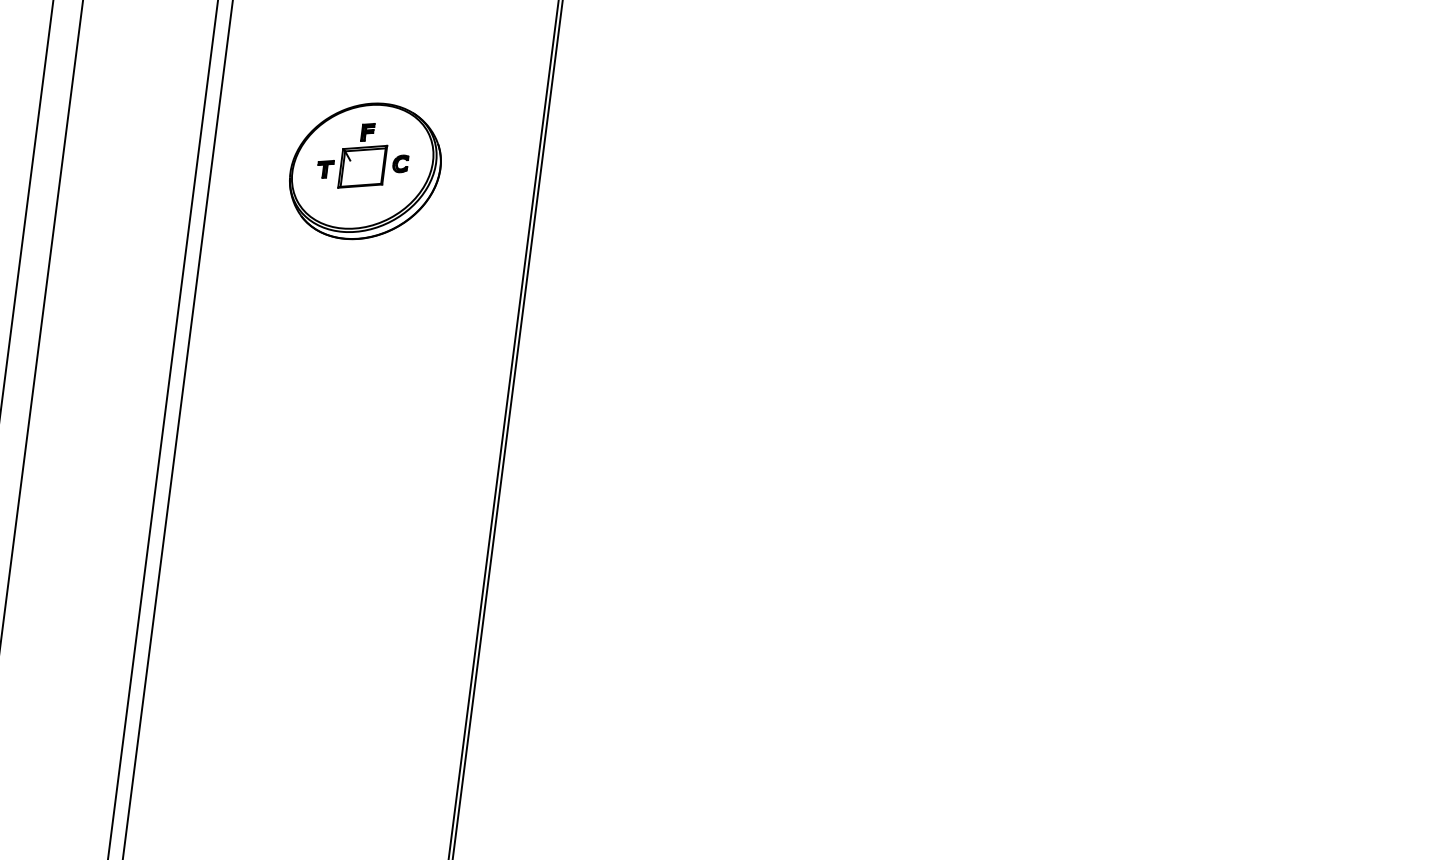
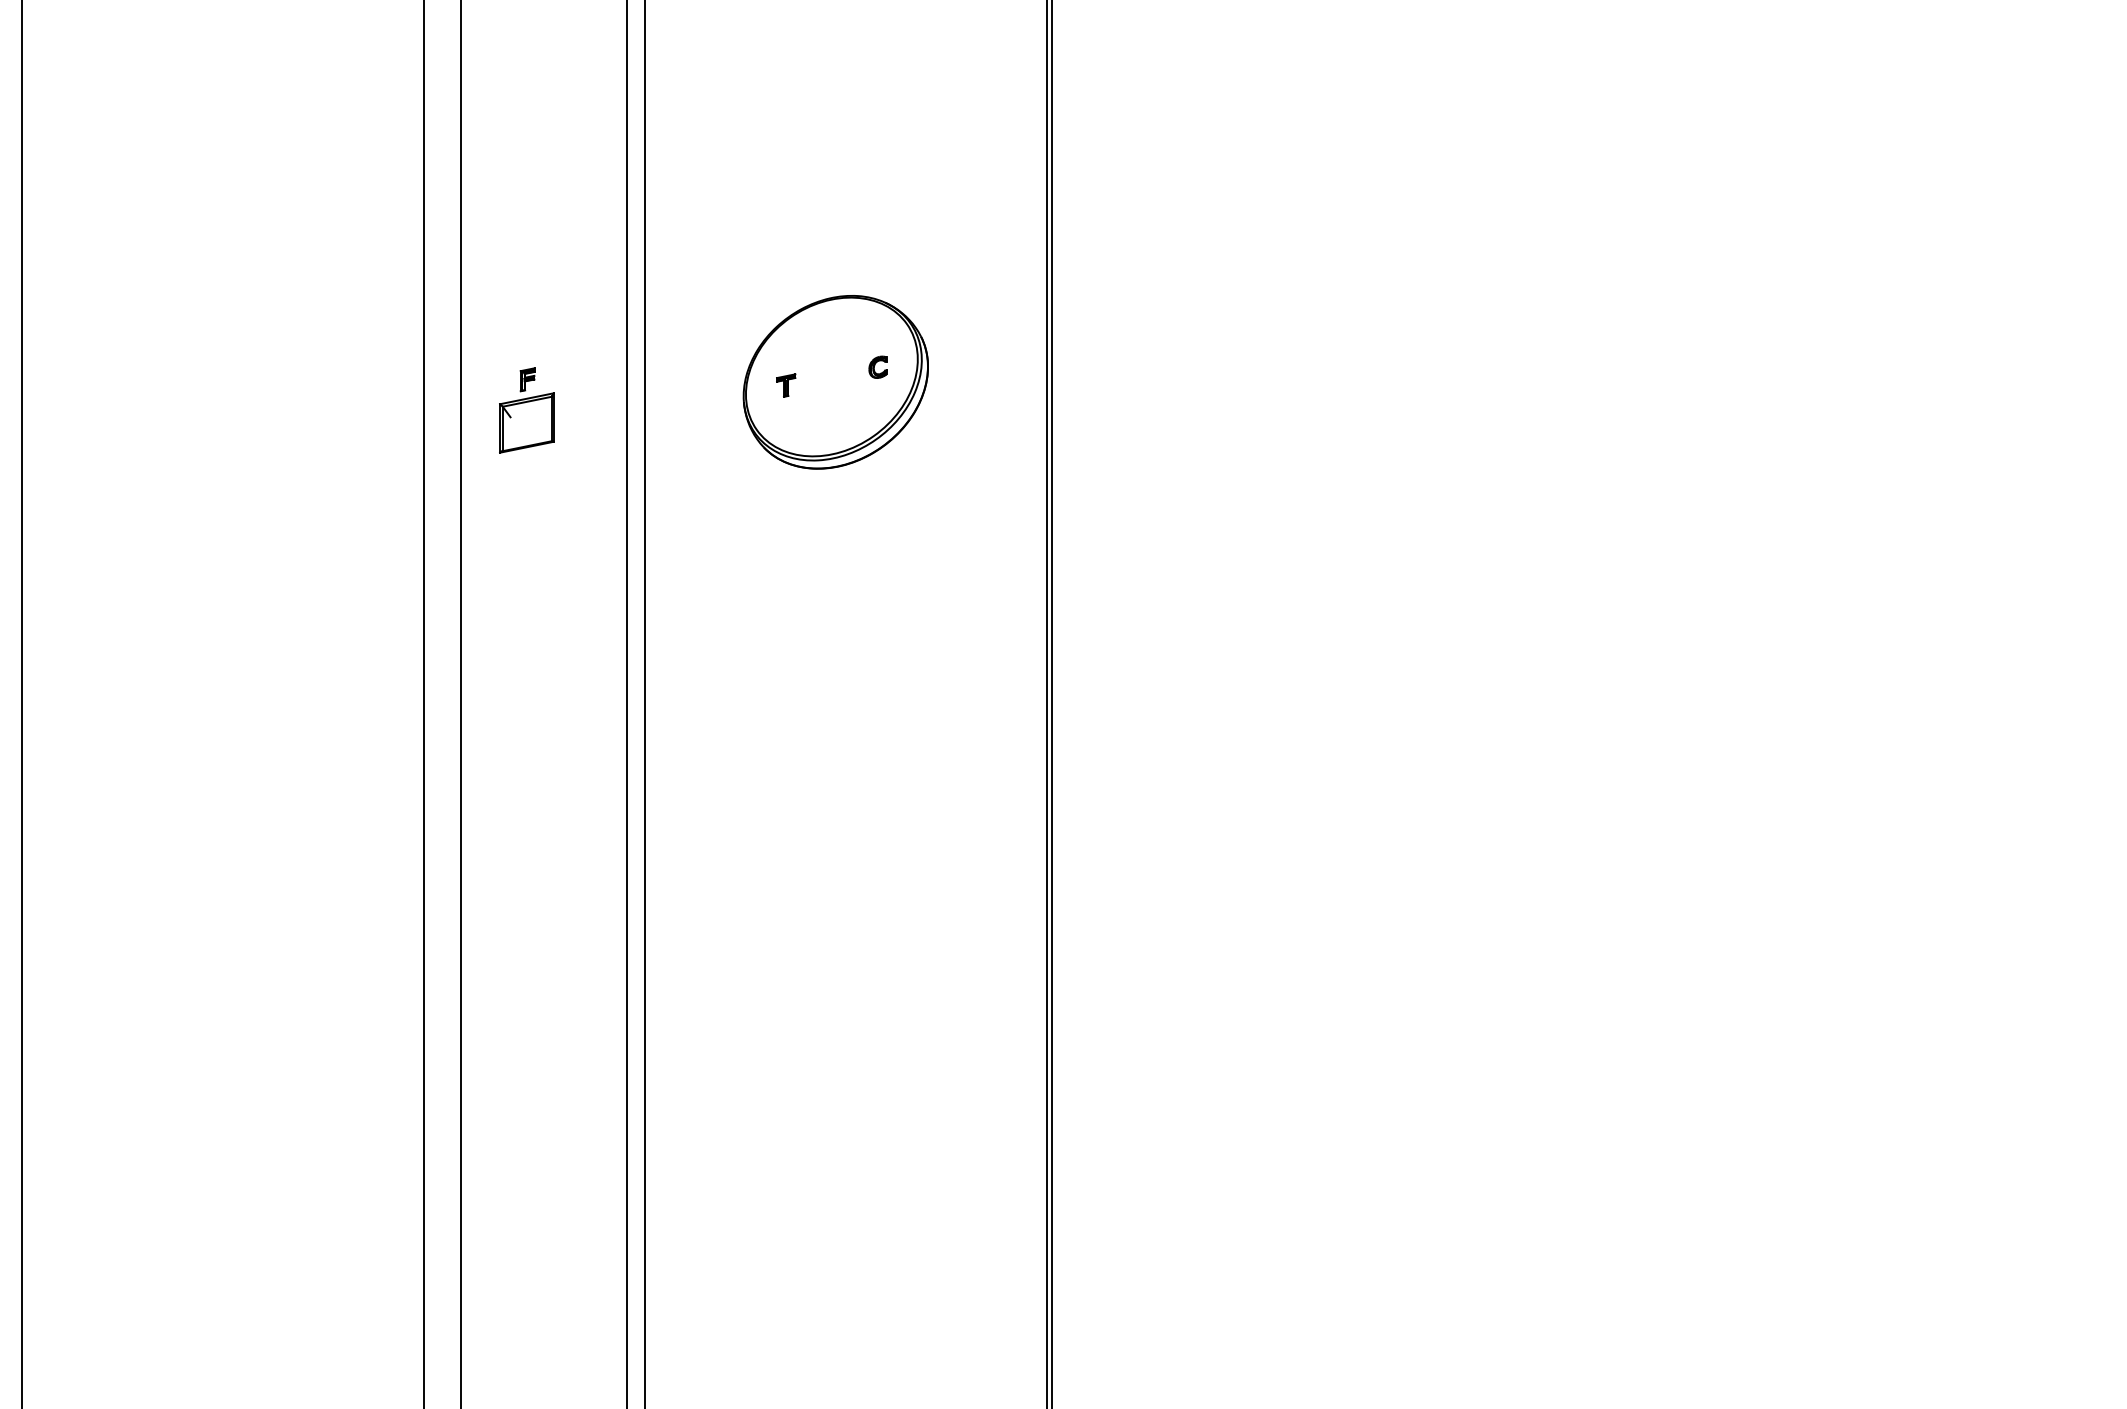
part: (363, 156) -> (526, 410), moved

